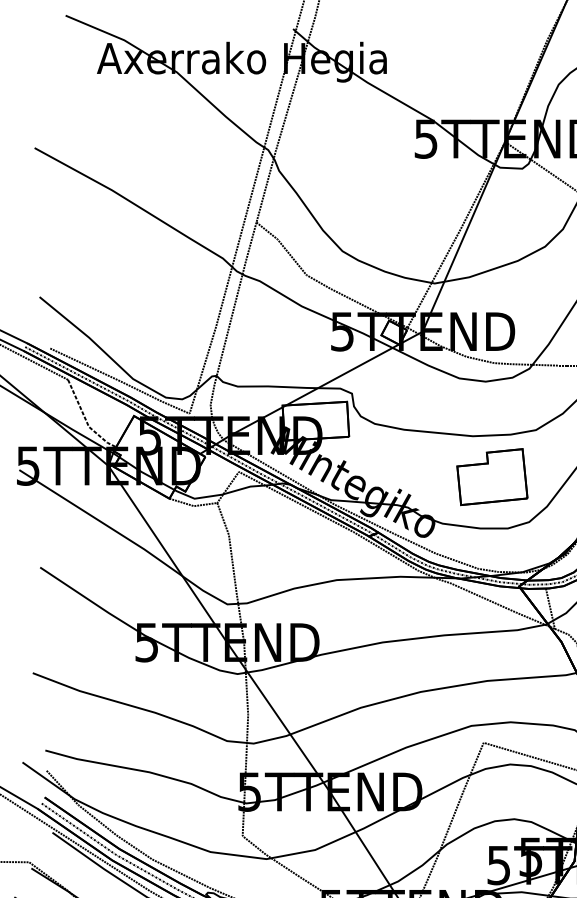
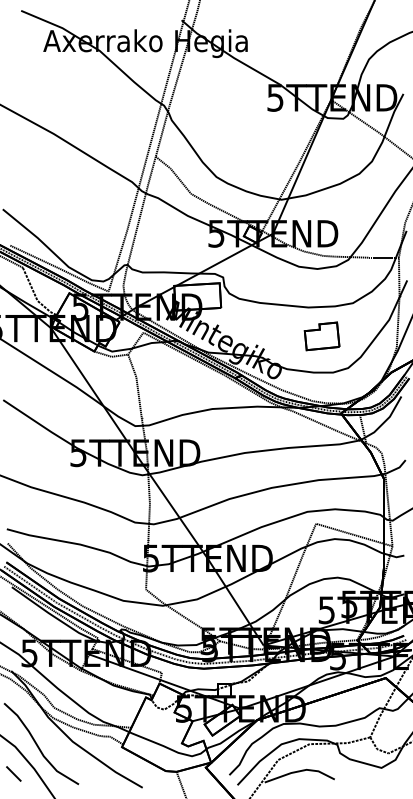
part: (491, 477) -> (321, 336), size x0.7

